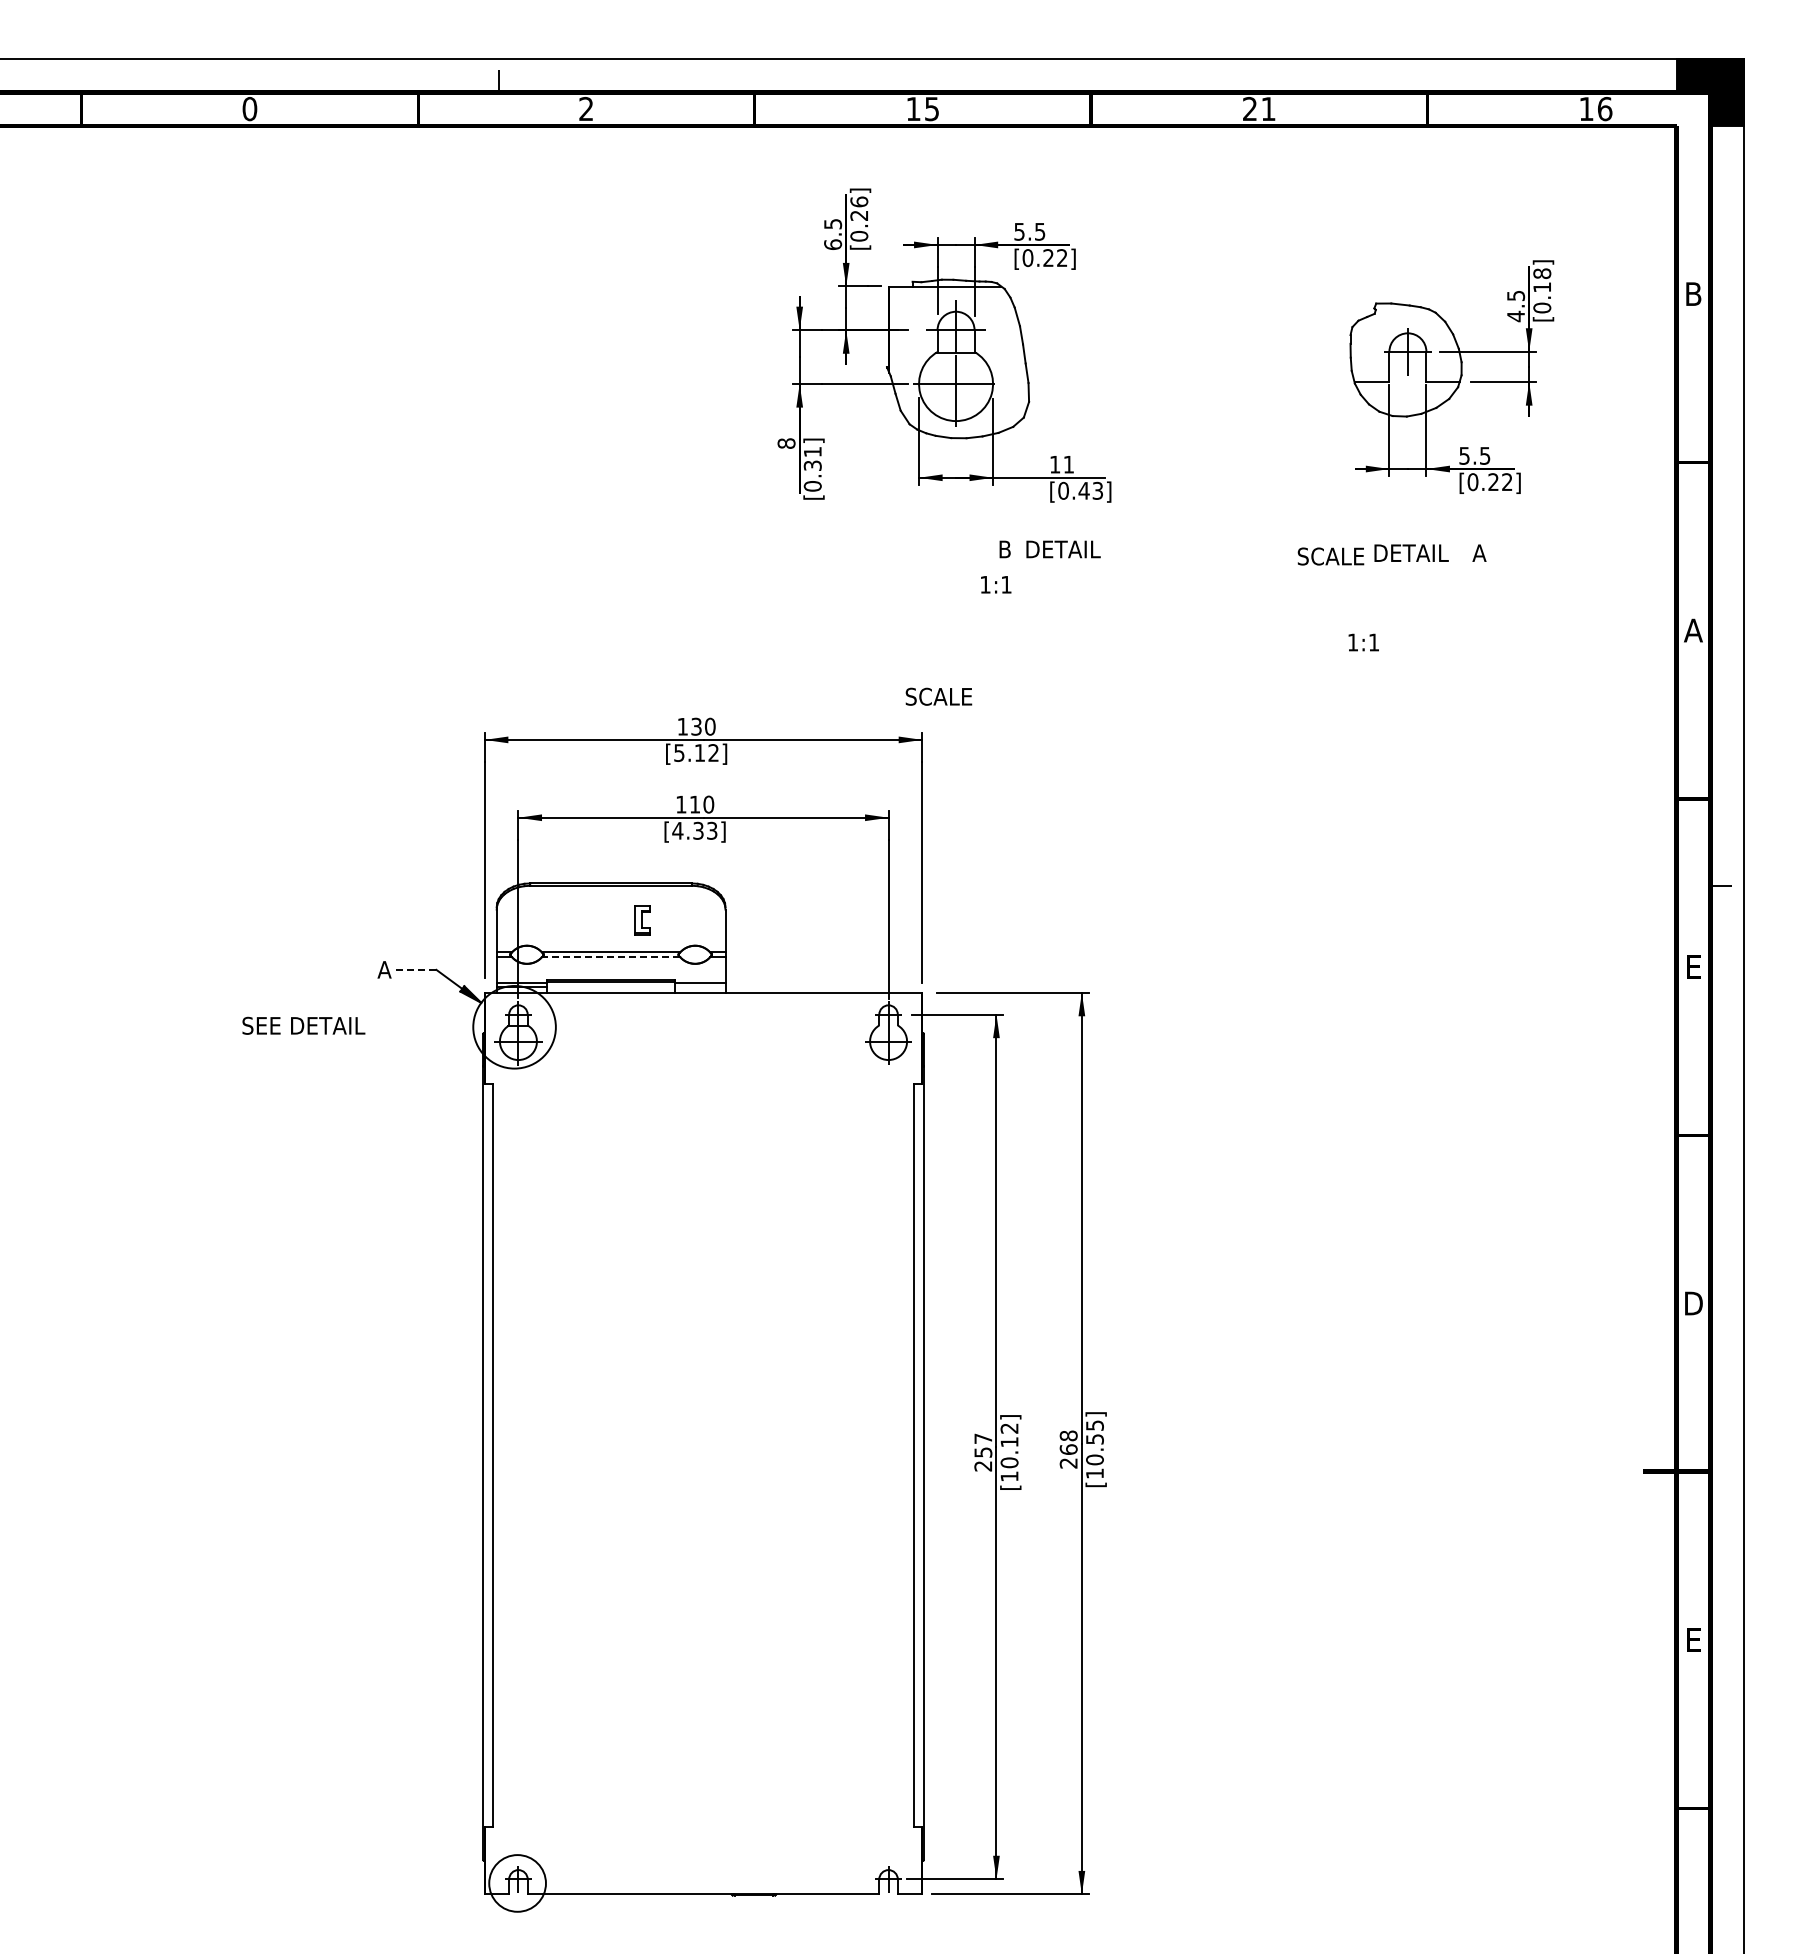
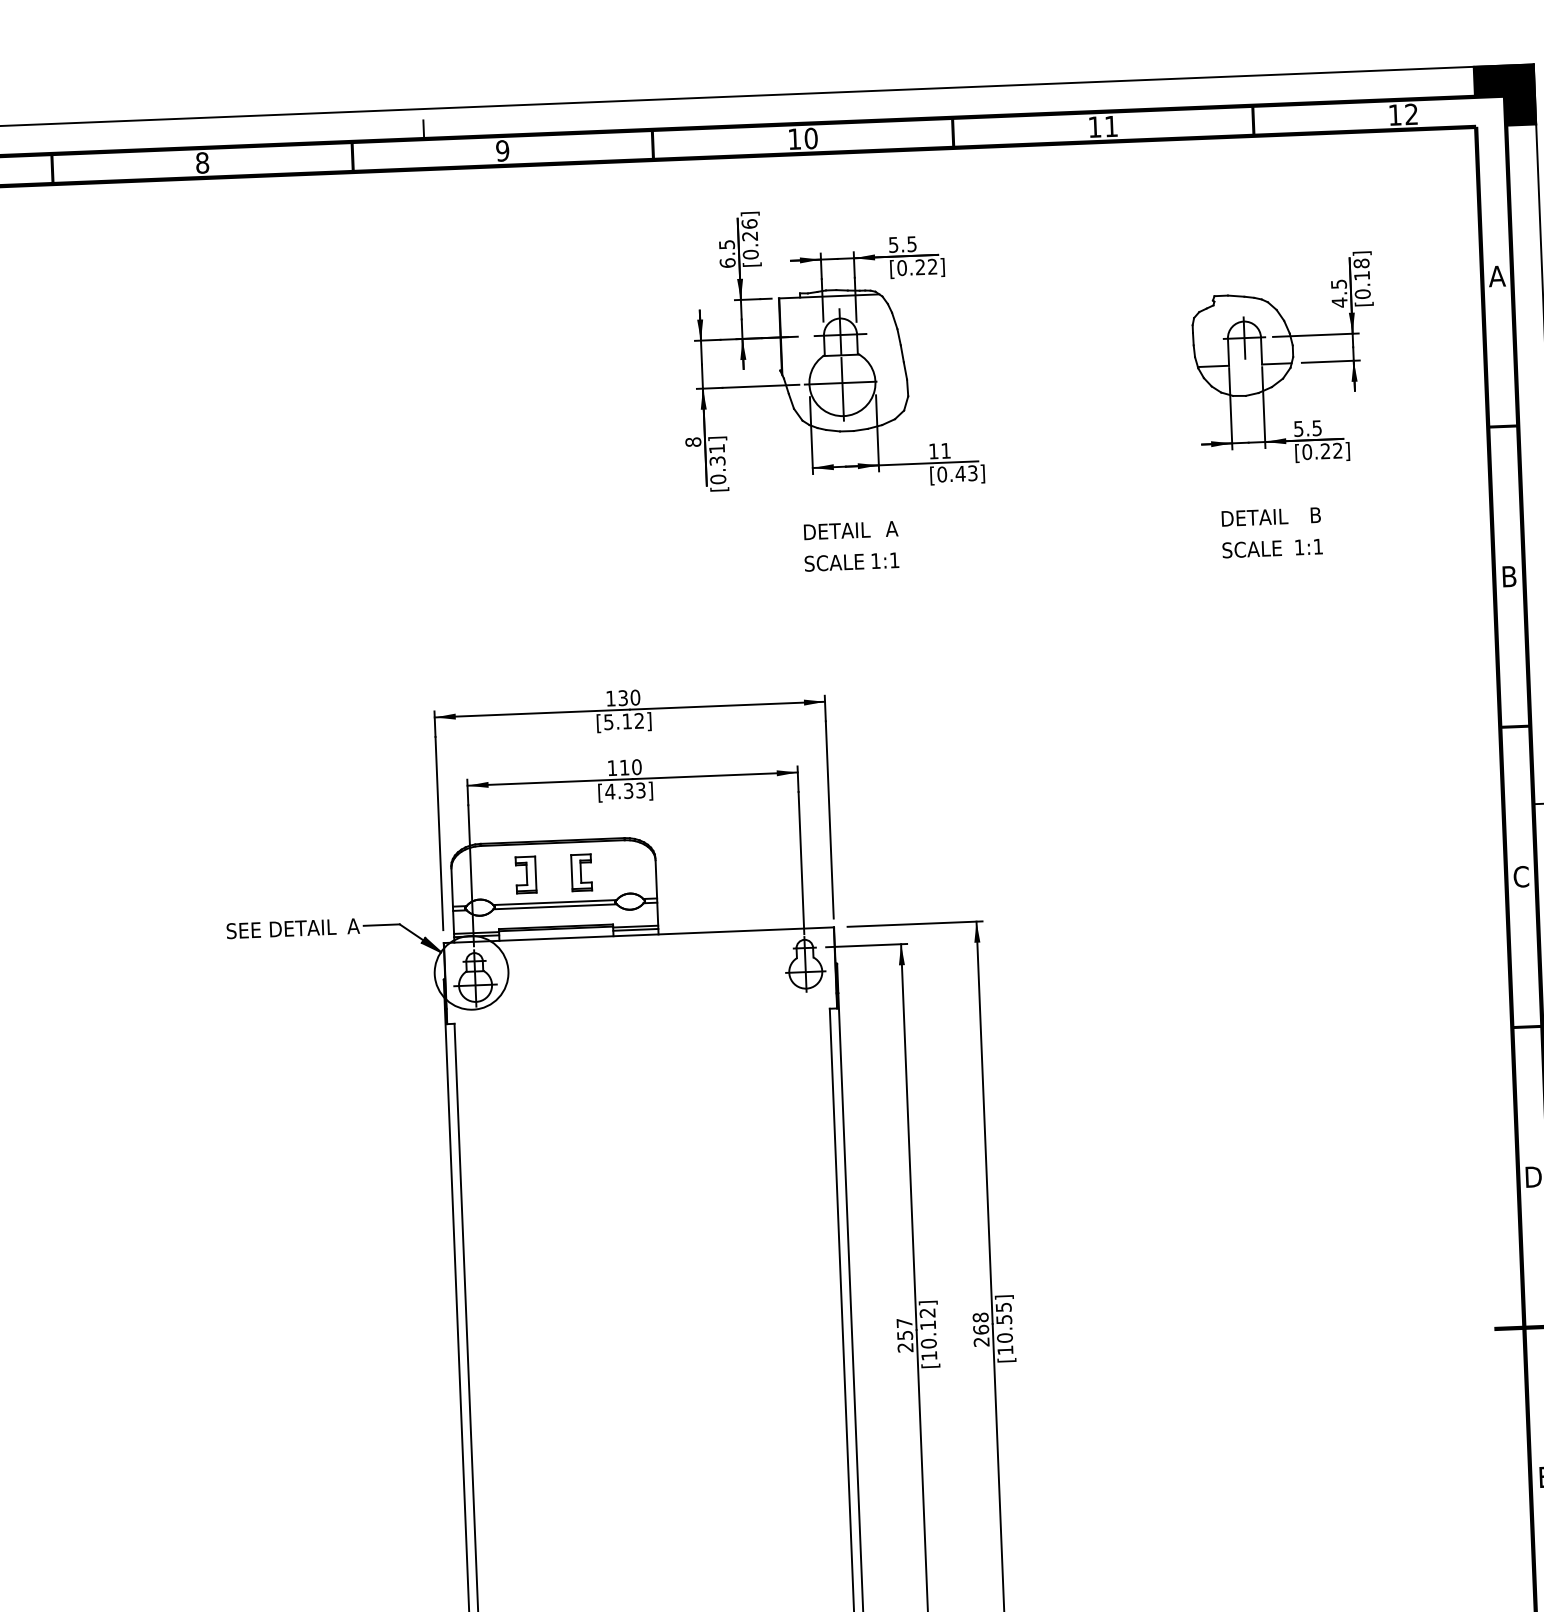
text: (249, 108) -> (202, 162), 0 -> 8
text: (1249, 108) -> (1094, 126), 21 -> 11
text: (586, 109) -> (502, 151), 2 -> 9
text: (931, 109) -> (810, 138), 15 -> 10
text: (1605, 109) -> (1412, 114), 16 -> 12
text: (1692, 293) -> (1496, 275), B -> A
text: (1004, 549) -> (891, 528), B -> A
text: (1063, 549) -> (837, 531), moved
text: (1479, 552) -> (1315, 514), A -> B
text: (1330, 556) -> (1251, 549), moved
text: (1693, 630) -> (1509, 576), A -> B
text: (1363, 642) -> (1308, 547), moved
text: (938, 696) -> (833, 562), moved
part: (579, 920) -> (525, 875), added
part: (641, 920) -> (581, 872), size x1.43
line: (610, 957) -> (554, 907), dashed -> solid
text: (1693, 967) -> (1521, 877), E -> C
line: (415, 969) -> (381, 924), dashed -> solid
line: (700, 986) -> (636, 929), added
text: (303, 1025) -> (281, 928), moved

